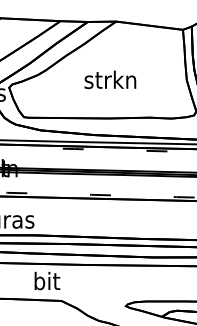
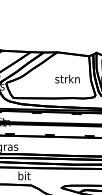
text: (110, 78) -> (67, 78), moved

